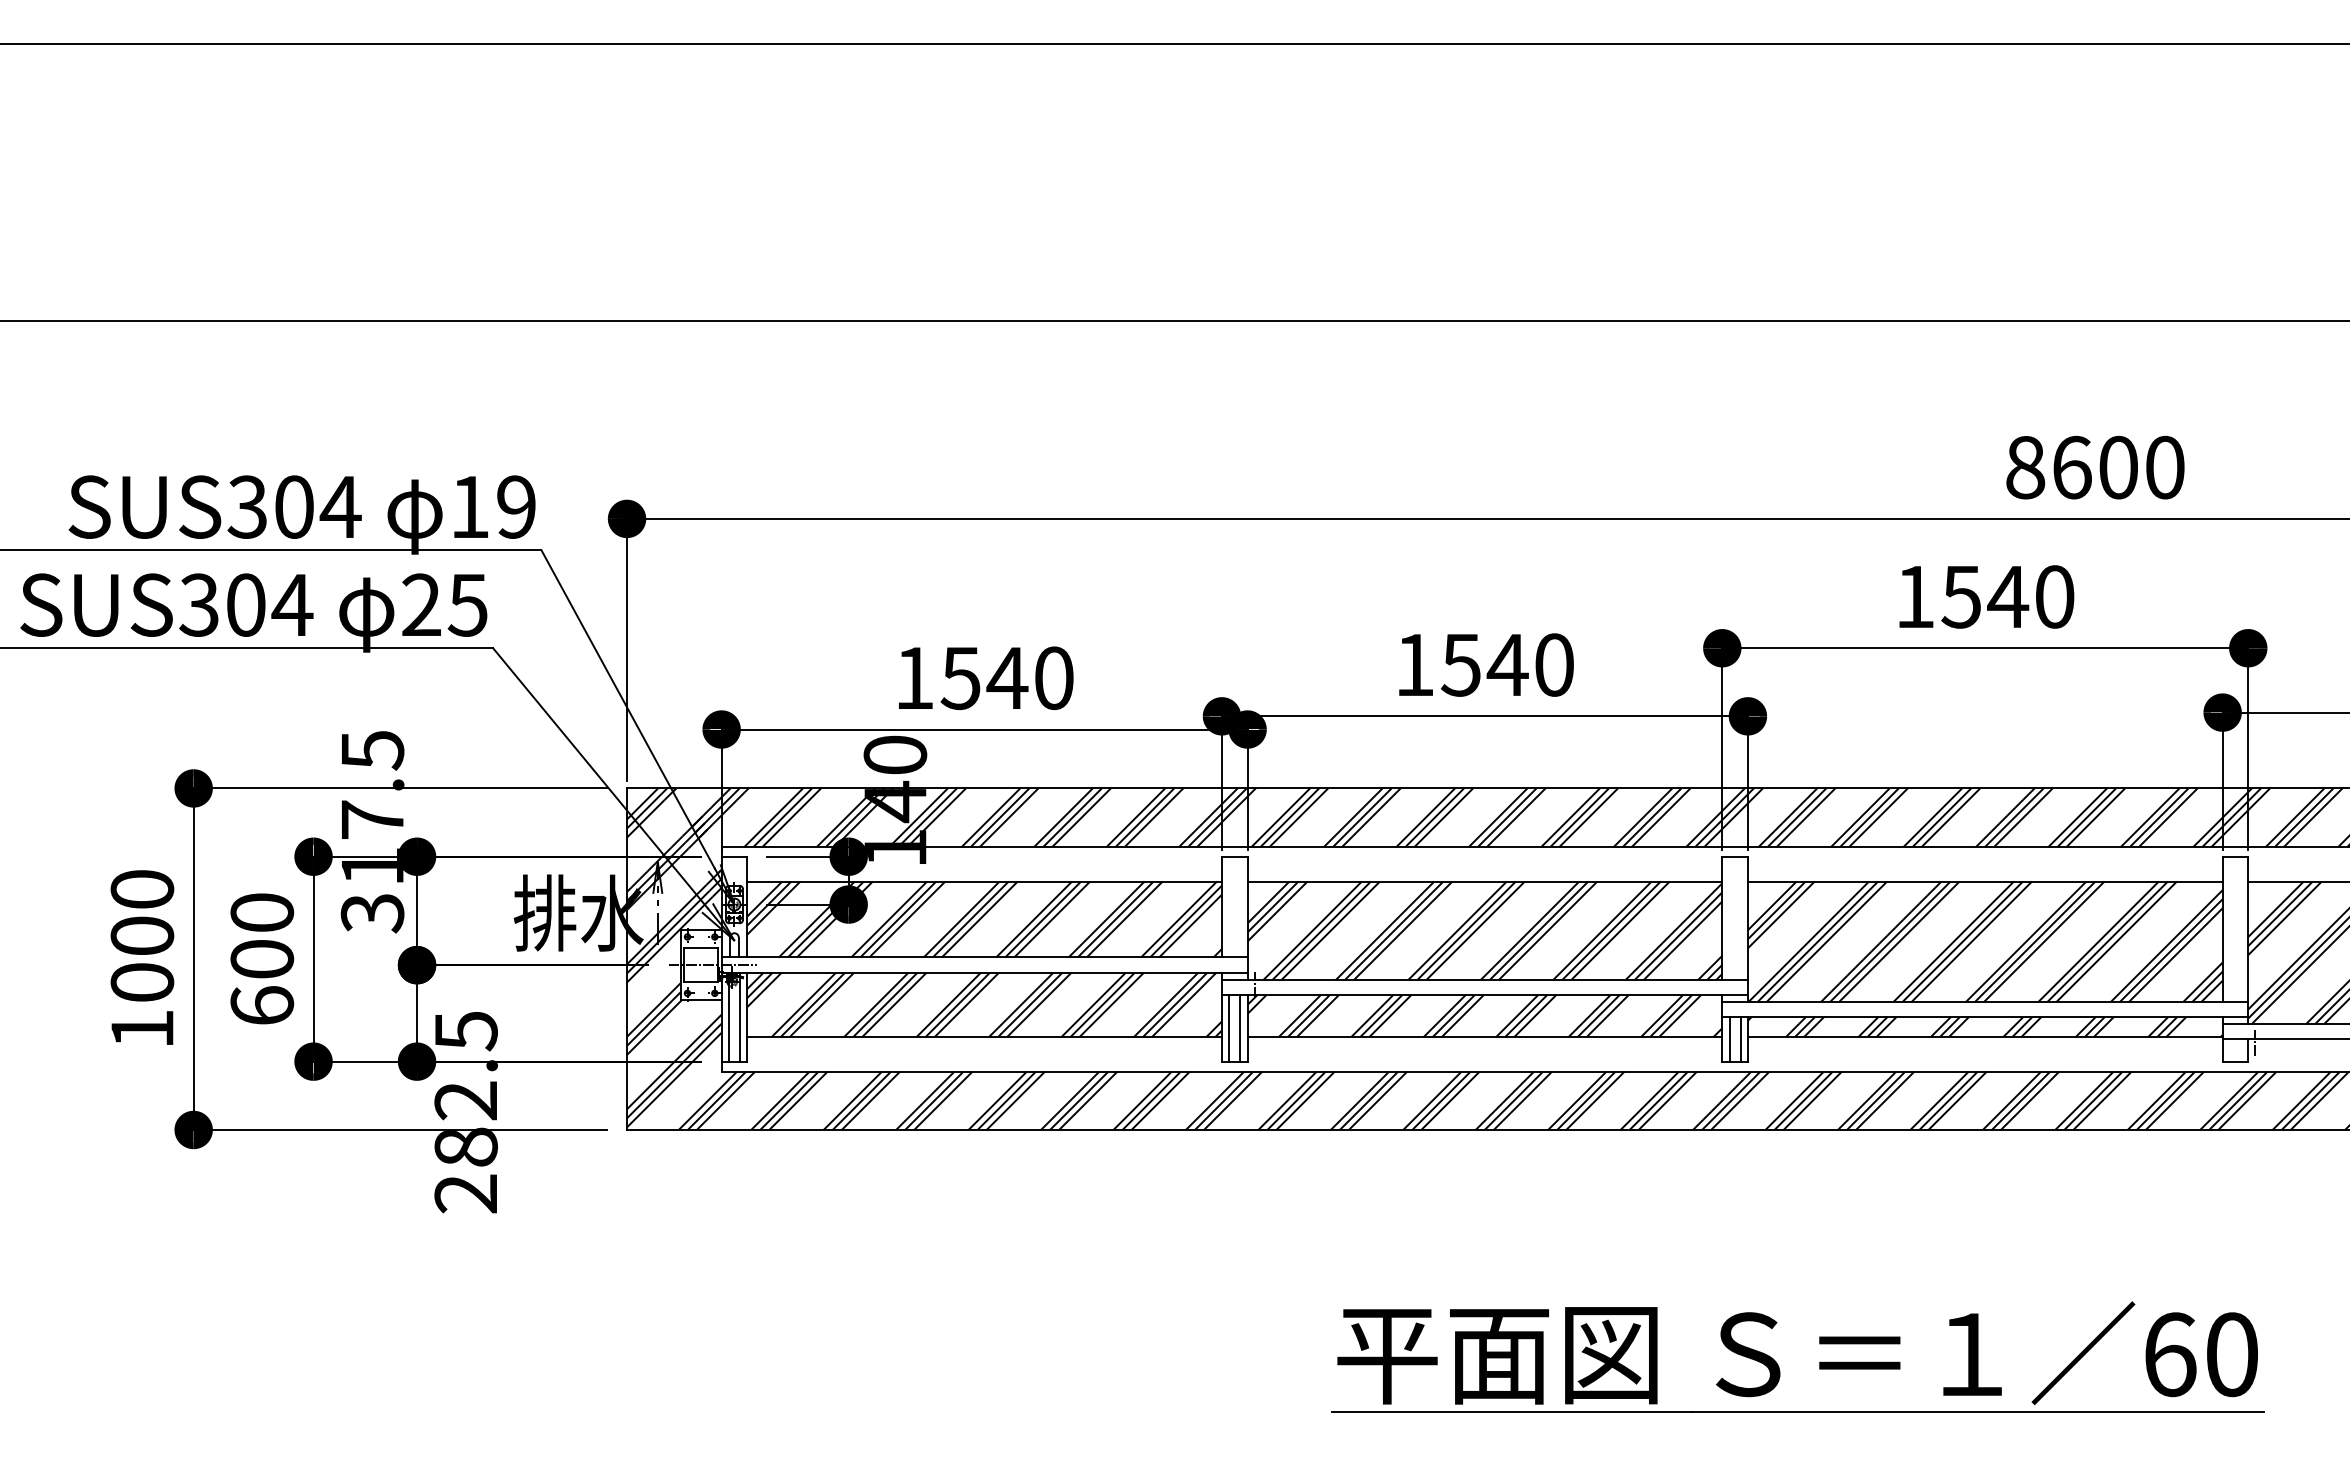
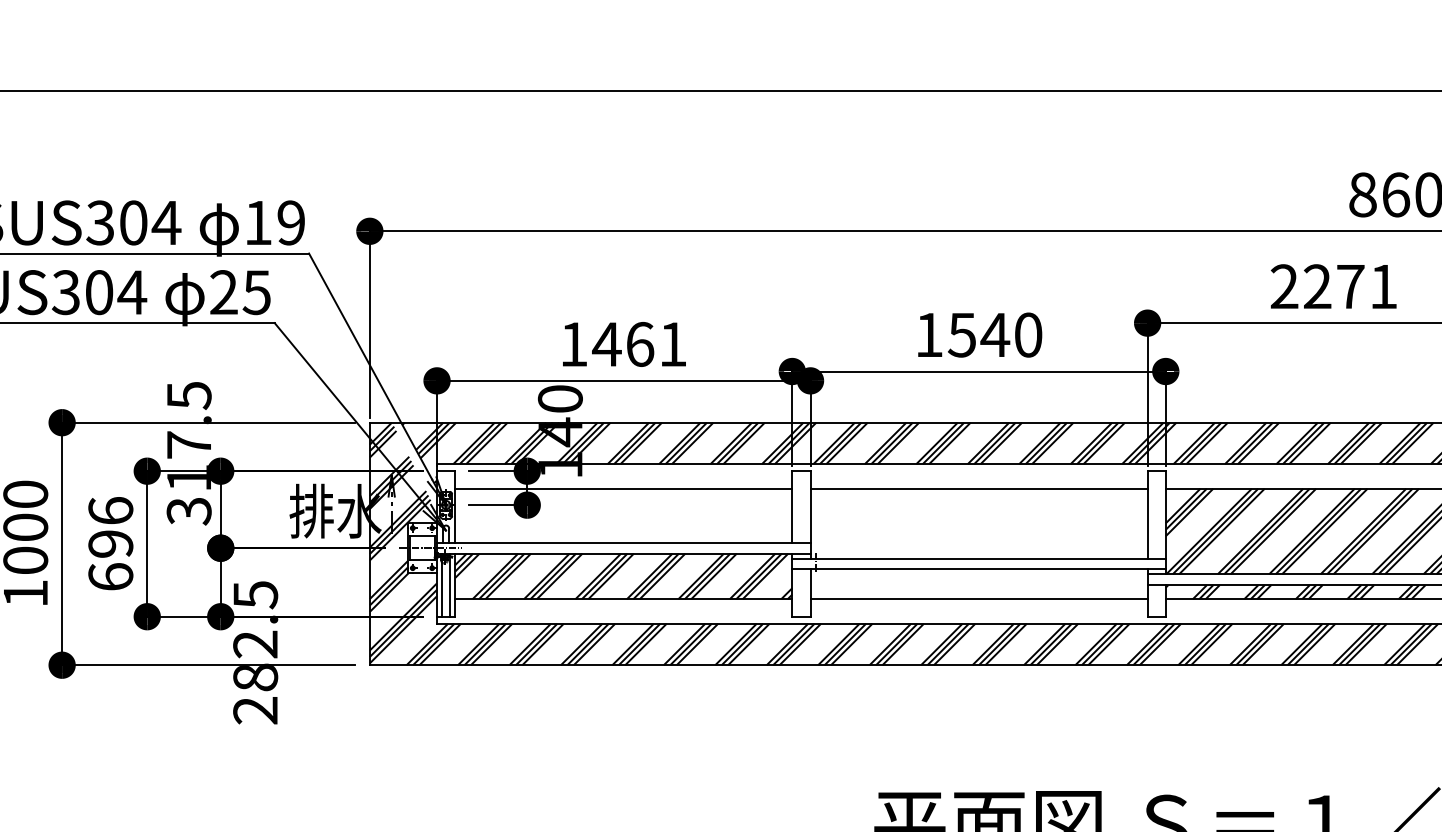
text: (1984, 596) -> (1333, 286), 1540 -> 2271
text: (1006, 678) -> (639, 344), 1540 -> 1461
hatch: (691, 842) -> (415, 461), removed
hatch: (984, 919) -> (623, 515), removed
hatch: (1484, 930) -> (978, 523), removed
text: (262, 935) -> (111, 527), 600 -> 696
hatch: (1484, 1015) -> (978, 583), removed
line: (1229, 1028) -> (797, 593), removed
line: (1240, 1028) -> (805, 593), removed
line: (1729, 1039) -> (1152, 600), removed
line: (1740, 1039) -> (1160, 600), removed

